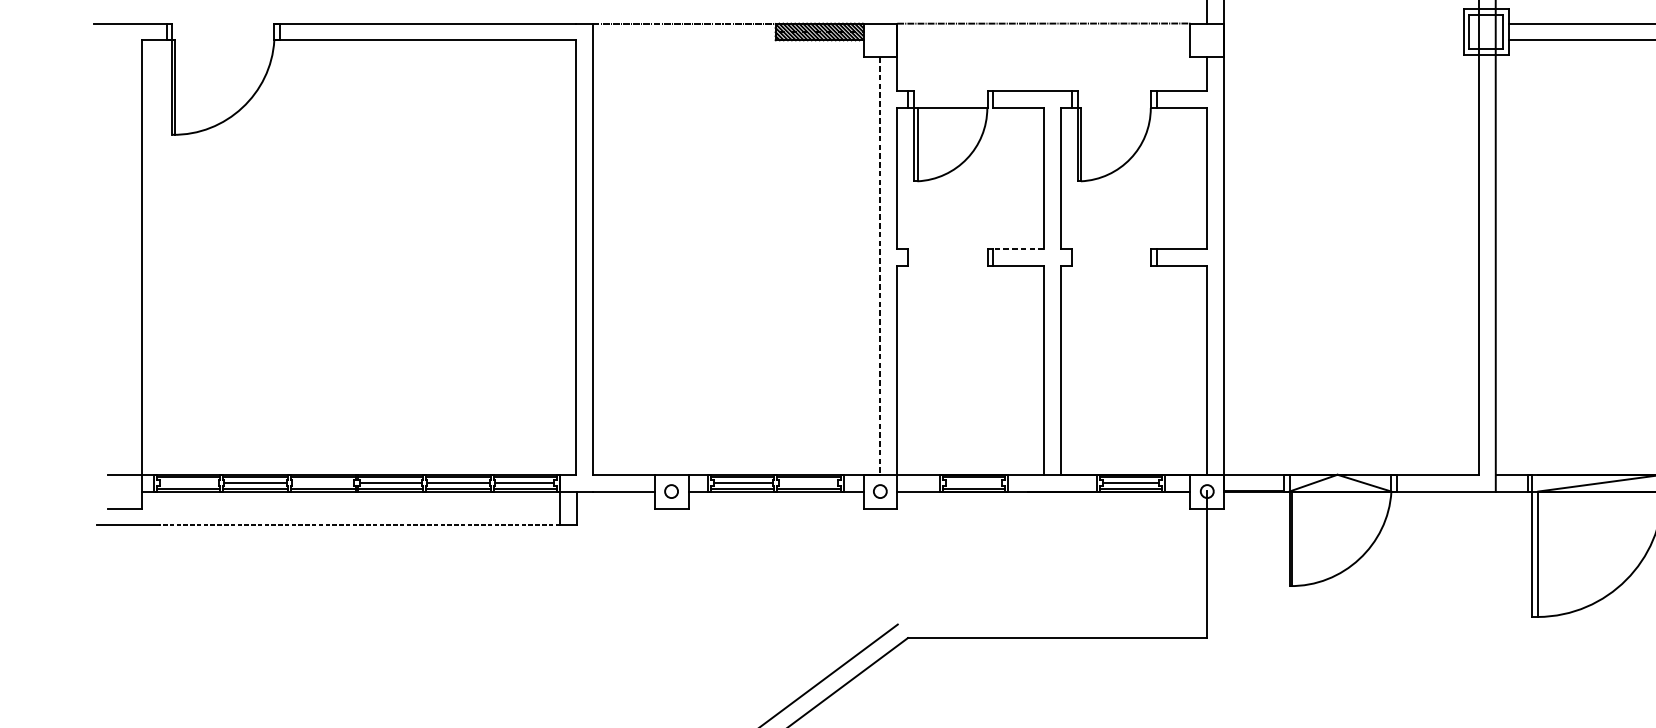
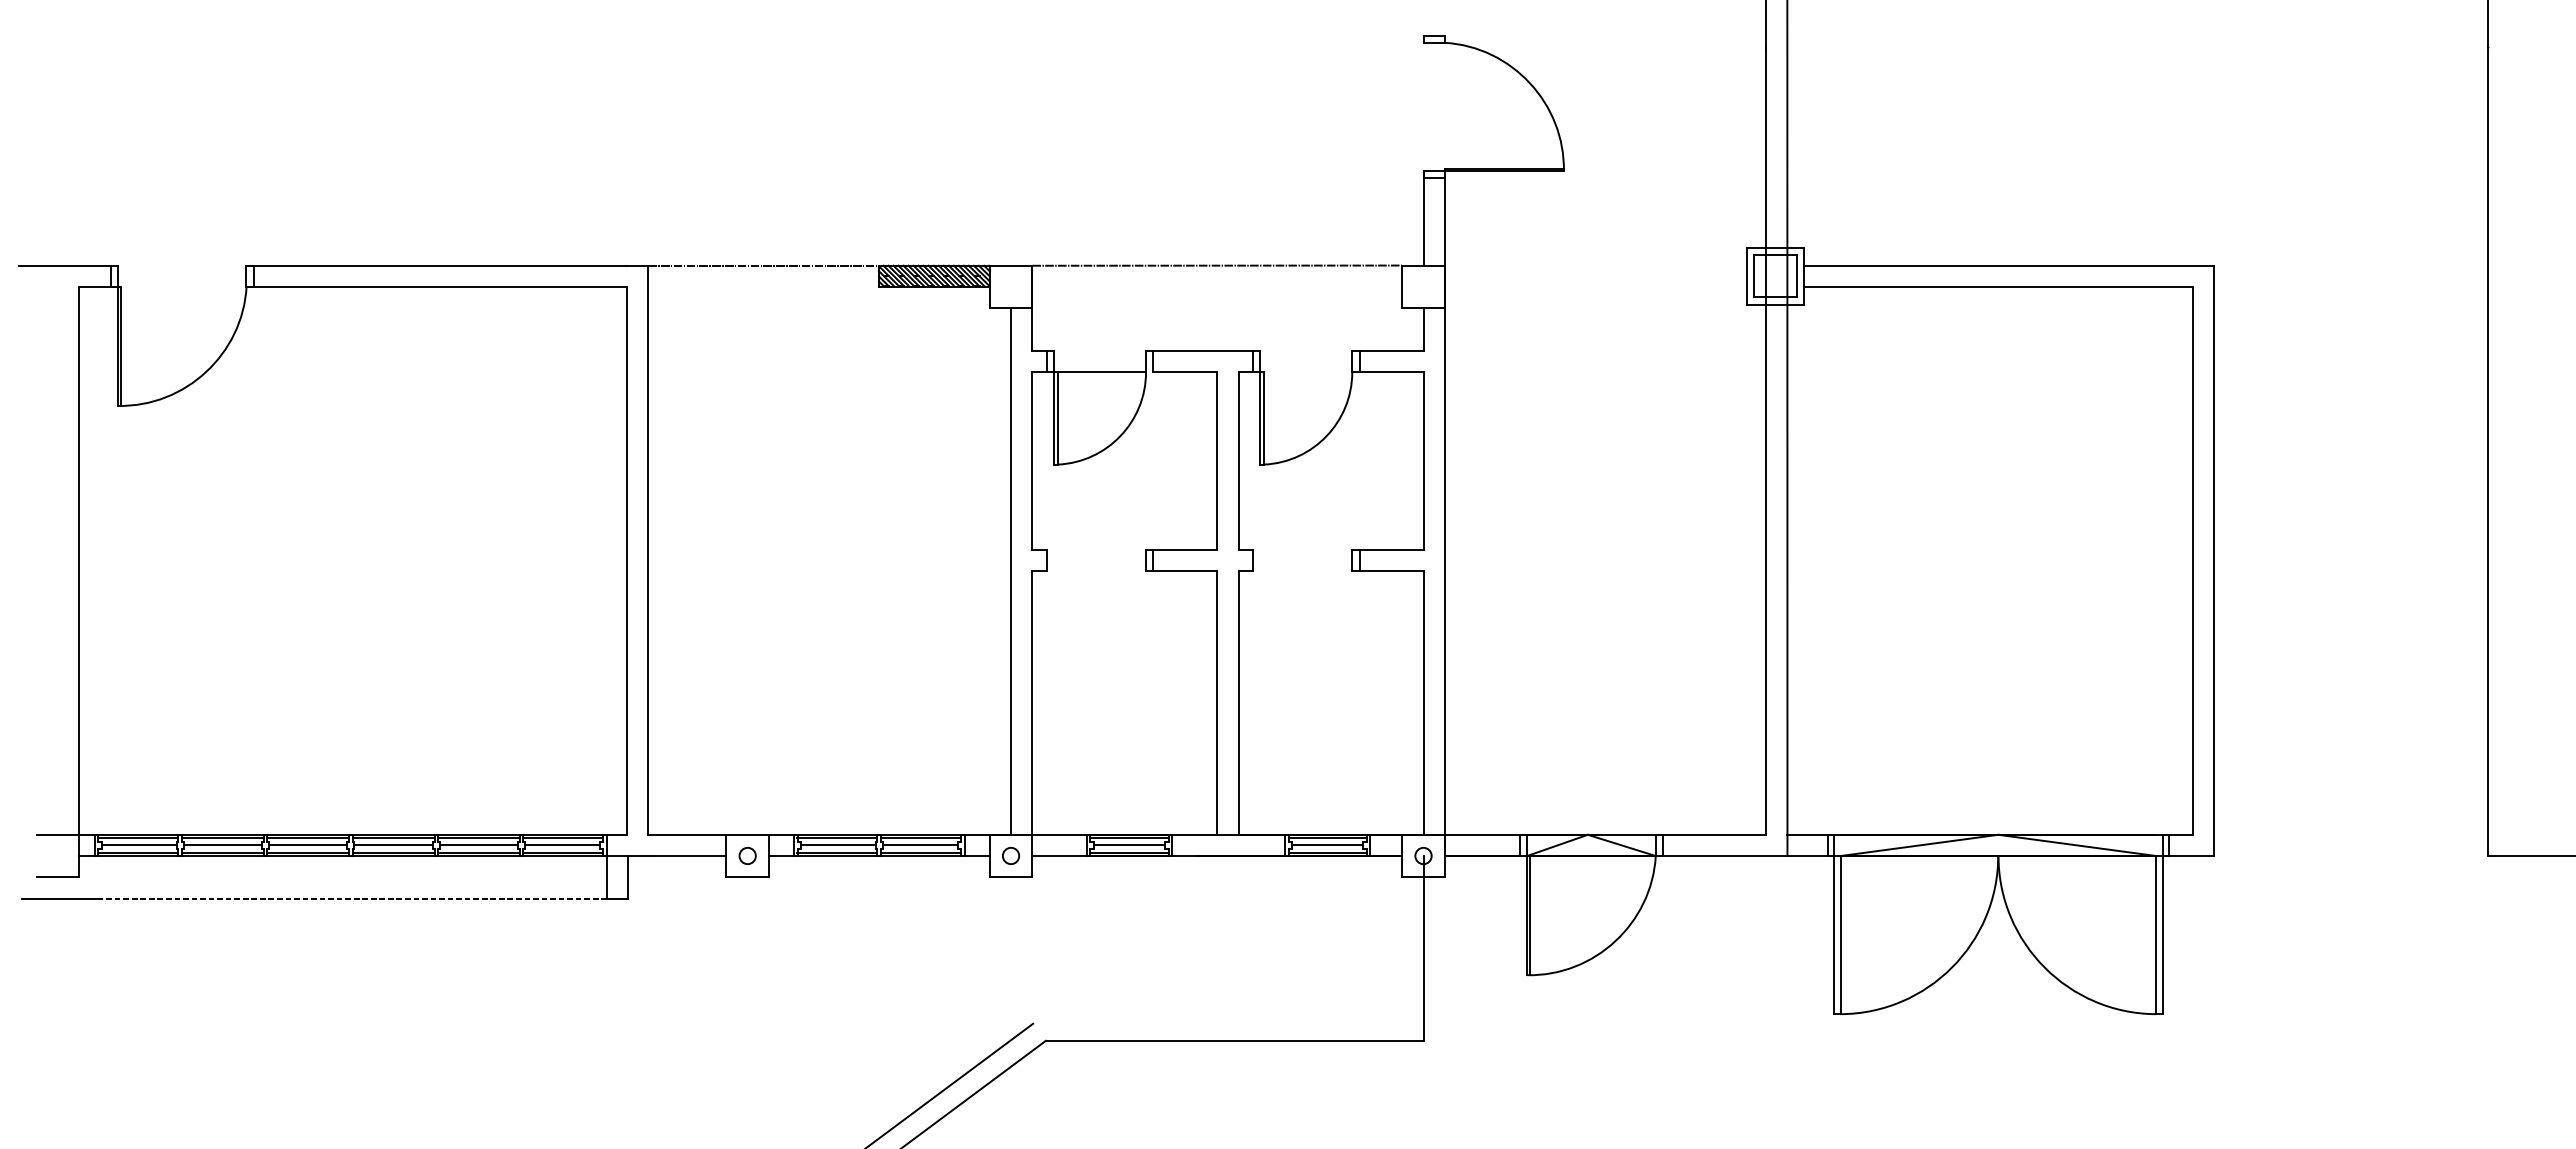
line: (1018, 249) -> (1185, 550), dashed -> solid
line: (880, 266) -> (1011, 572), dashed -> solid
line: (188, 483) -> (138, 845), added
line: (323, 483) -> (308, 845), added
line: (807, 483) -> (919, 845), added
line: (973, 483) -> (1128, 845), added

